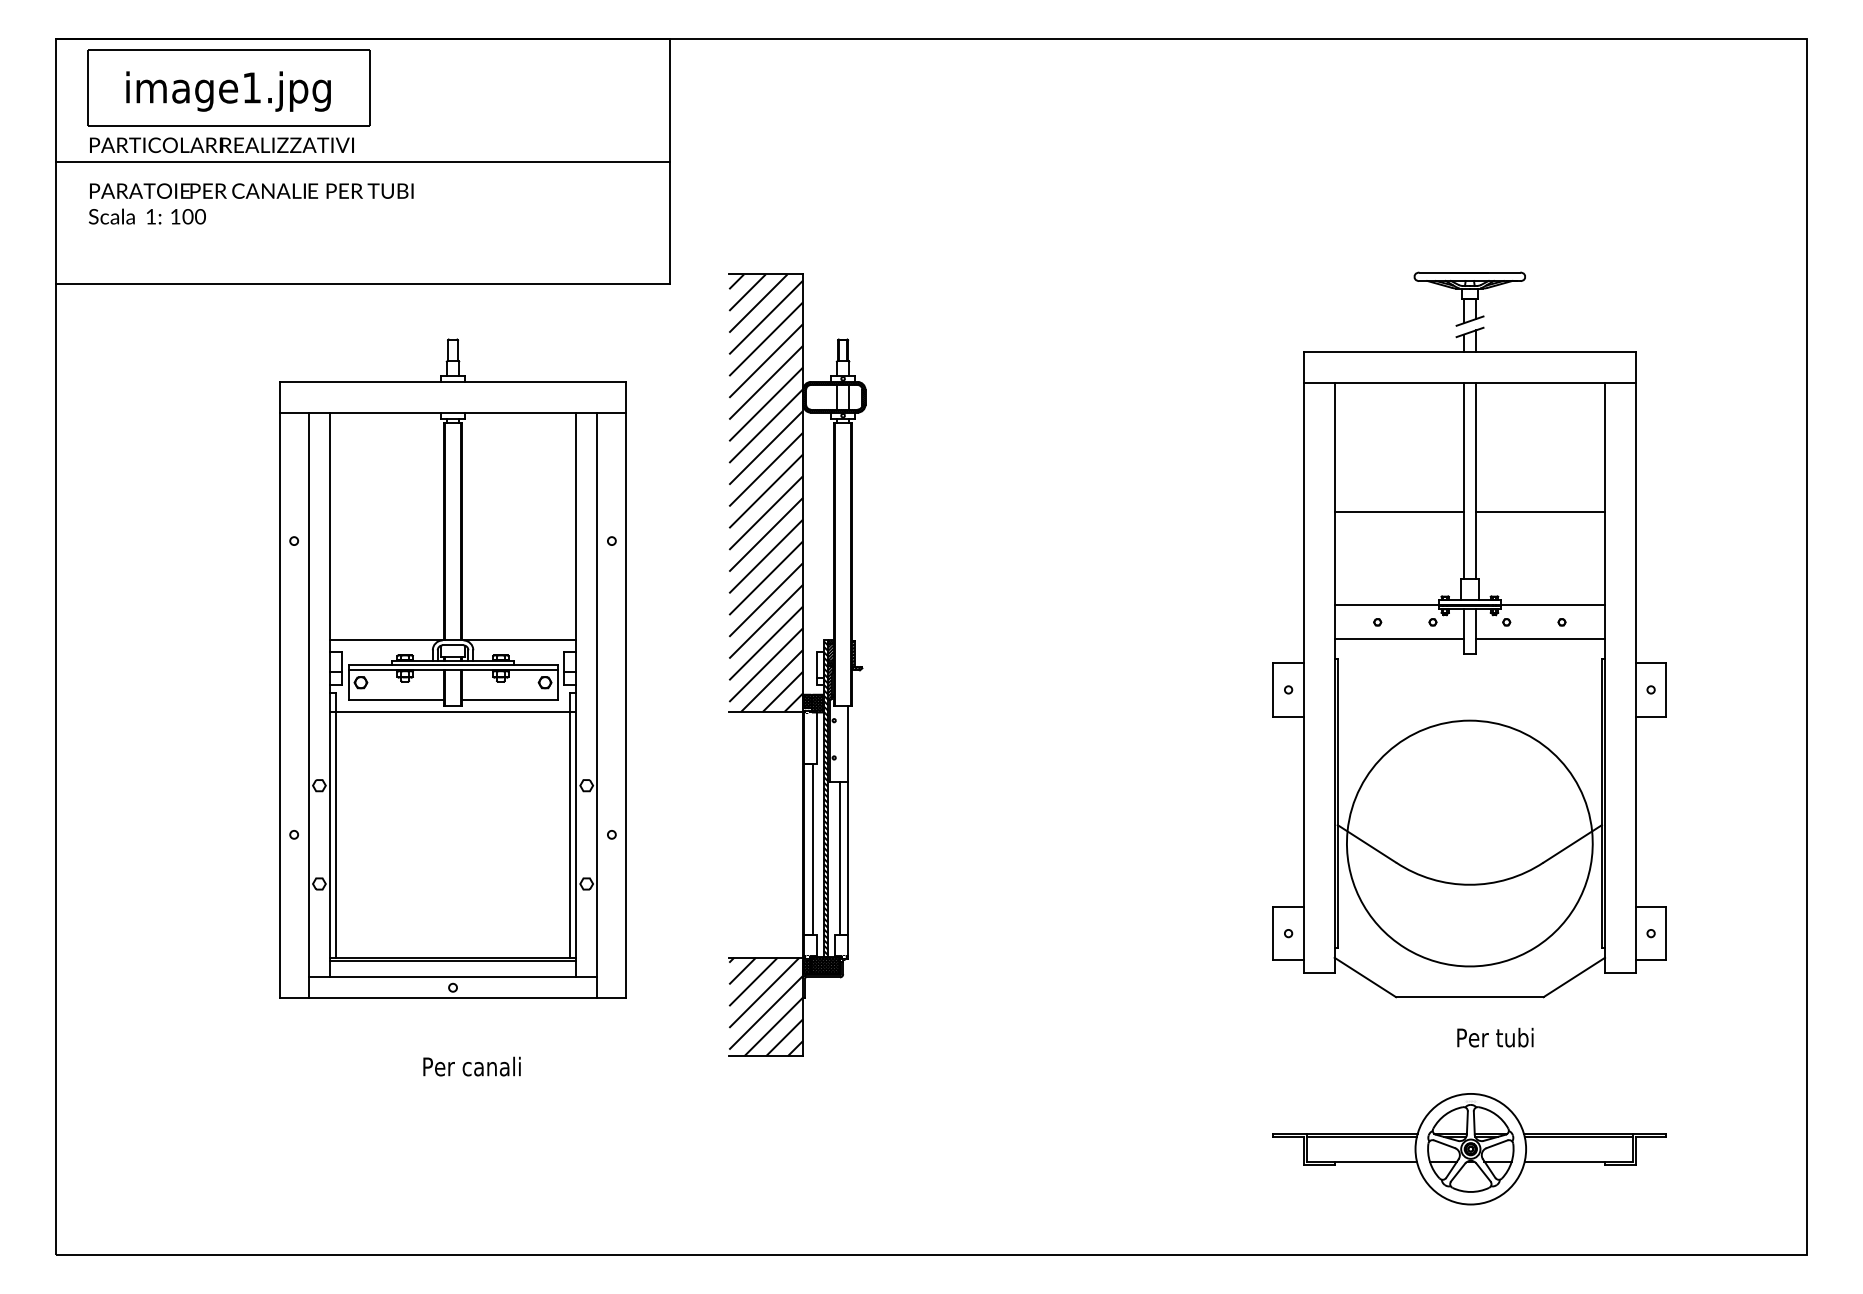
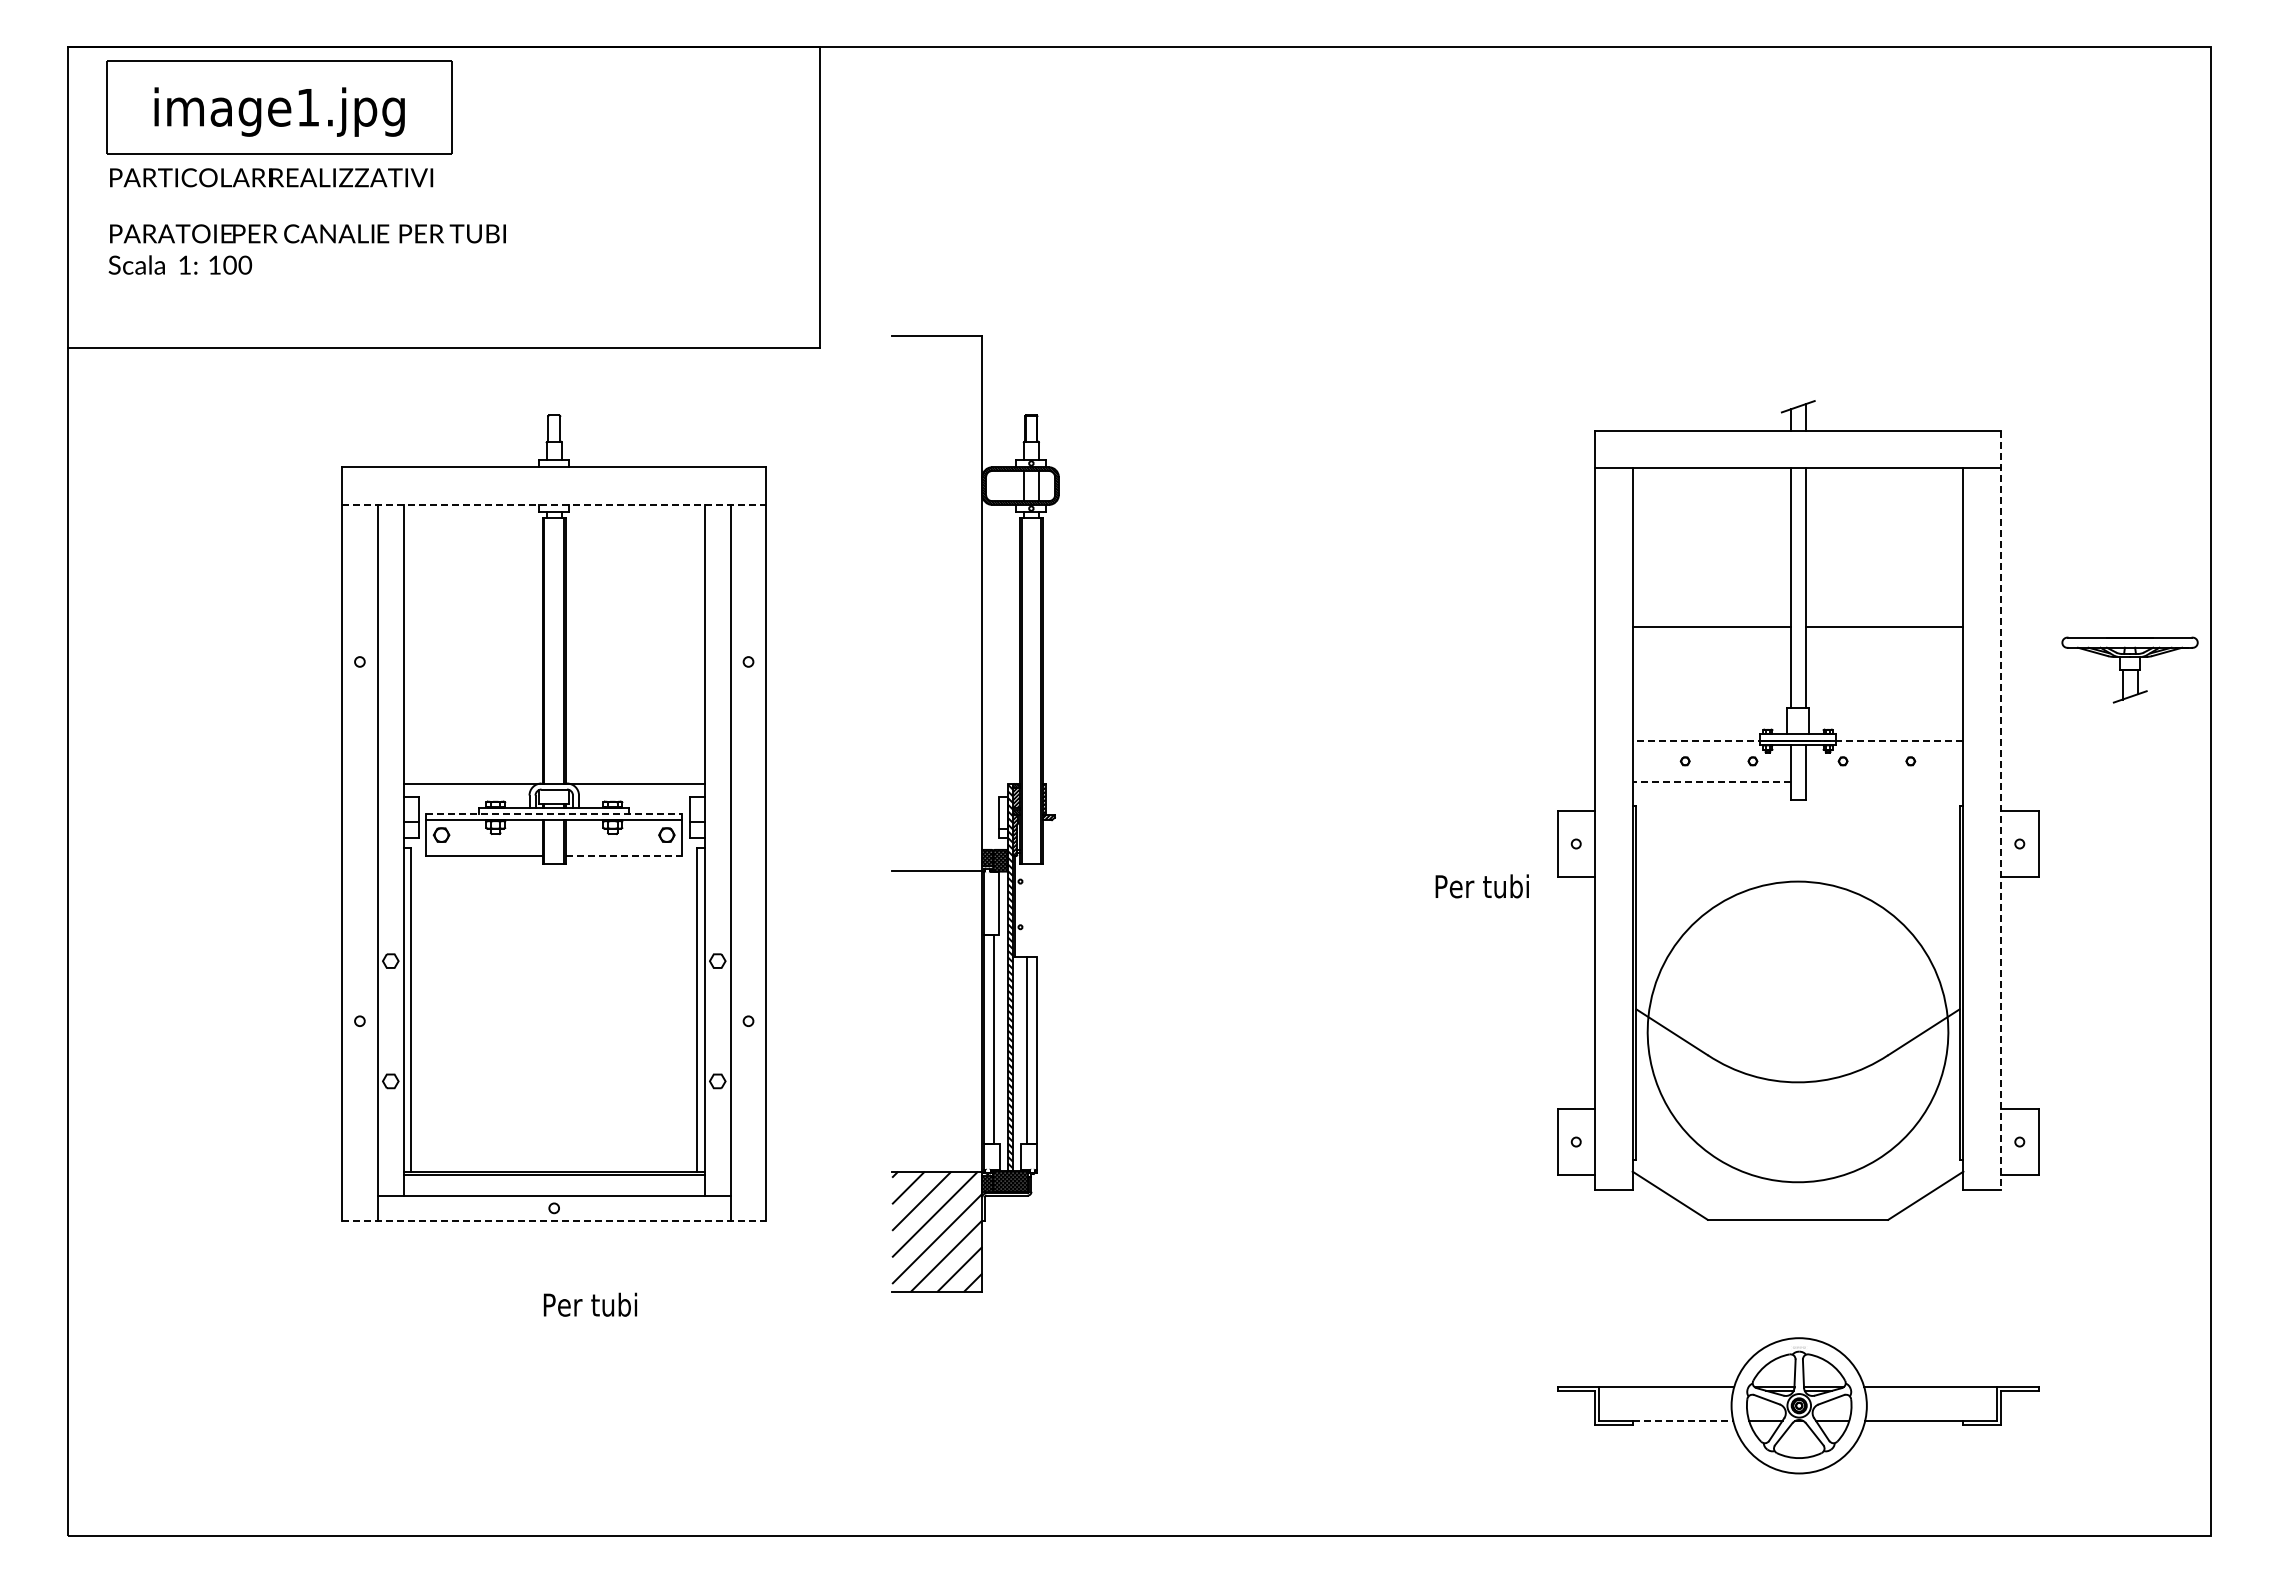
line: (363, 161) -> (444, 197), removed
part: (1469, 298) -> (2129, 669), moved
line: (453, 412) -> (554, 504), solid -> dashed
hatch: (766, 492) -> (937, 602), removed
line: (1469, 605) -> (1797, 740), solid -> dashed
line: (1399, 639) -> (1711, 782), solid -> dashed
line: (1540, 639) -> (1884, 782), removed
line: (1635, 662) -> (2000, 810), solid -> dashed
line: (453, 665) -> (554, 814), solid -> dashed
line: (510, 700) -> (624, 856), solid -> dashed
line: (452, 711) -> (553, 870), removed
line: (847, 743) -> (1036, 909), removed
line: (453, 997) -> (554, 1220), solid -> dashed
text: (1494, 1037) -> (1481, 886), moved
text: (469, 1066) -> (574, 1304), Per canali -> Per tubi
line: (1361, 1136) -> (1665, 1390), removed
line: (1578, 1136) -> (1931, 1390), removed
line: (1376, 1161) -> (1683, 1420), solid -> dashed

